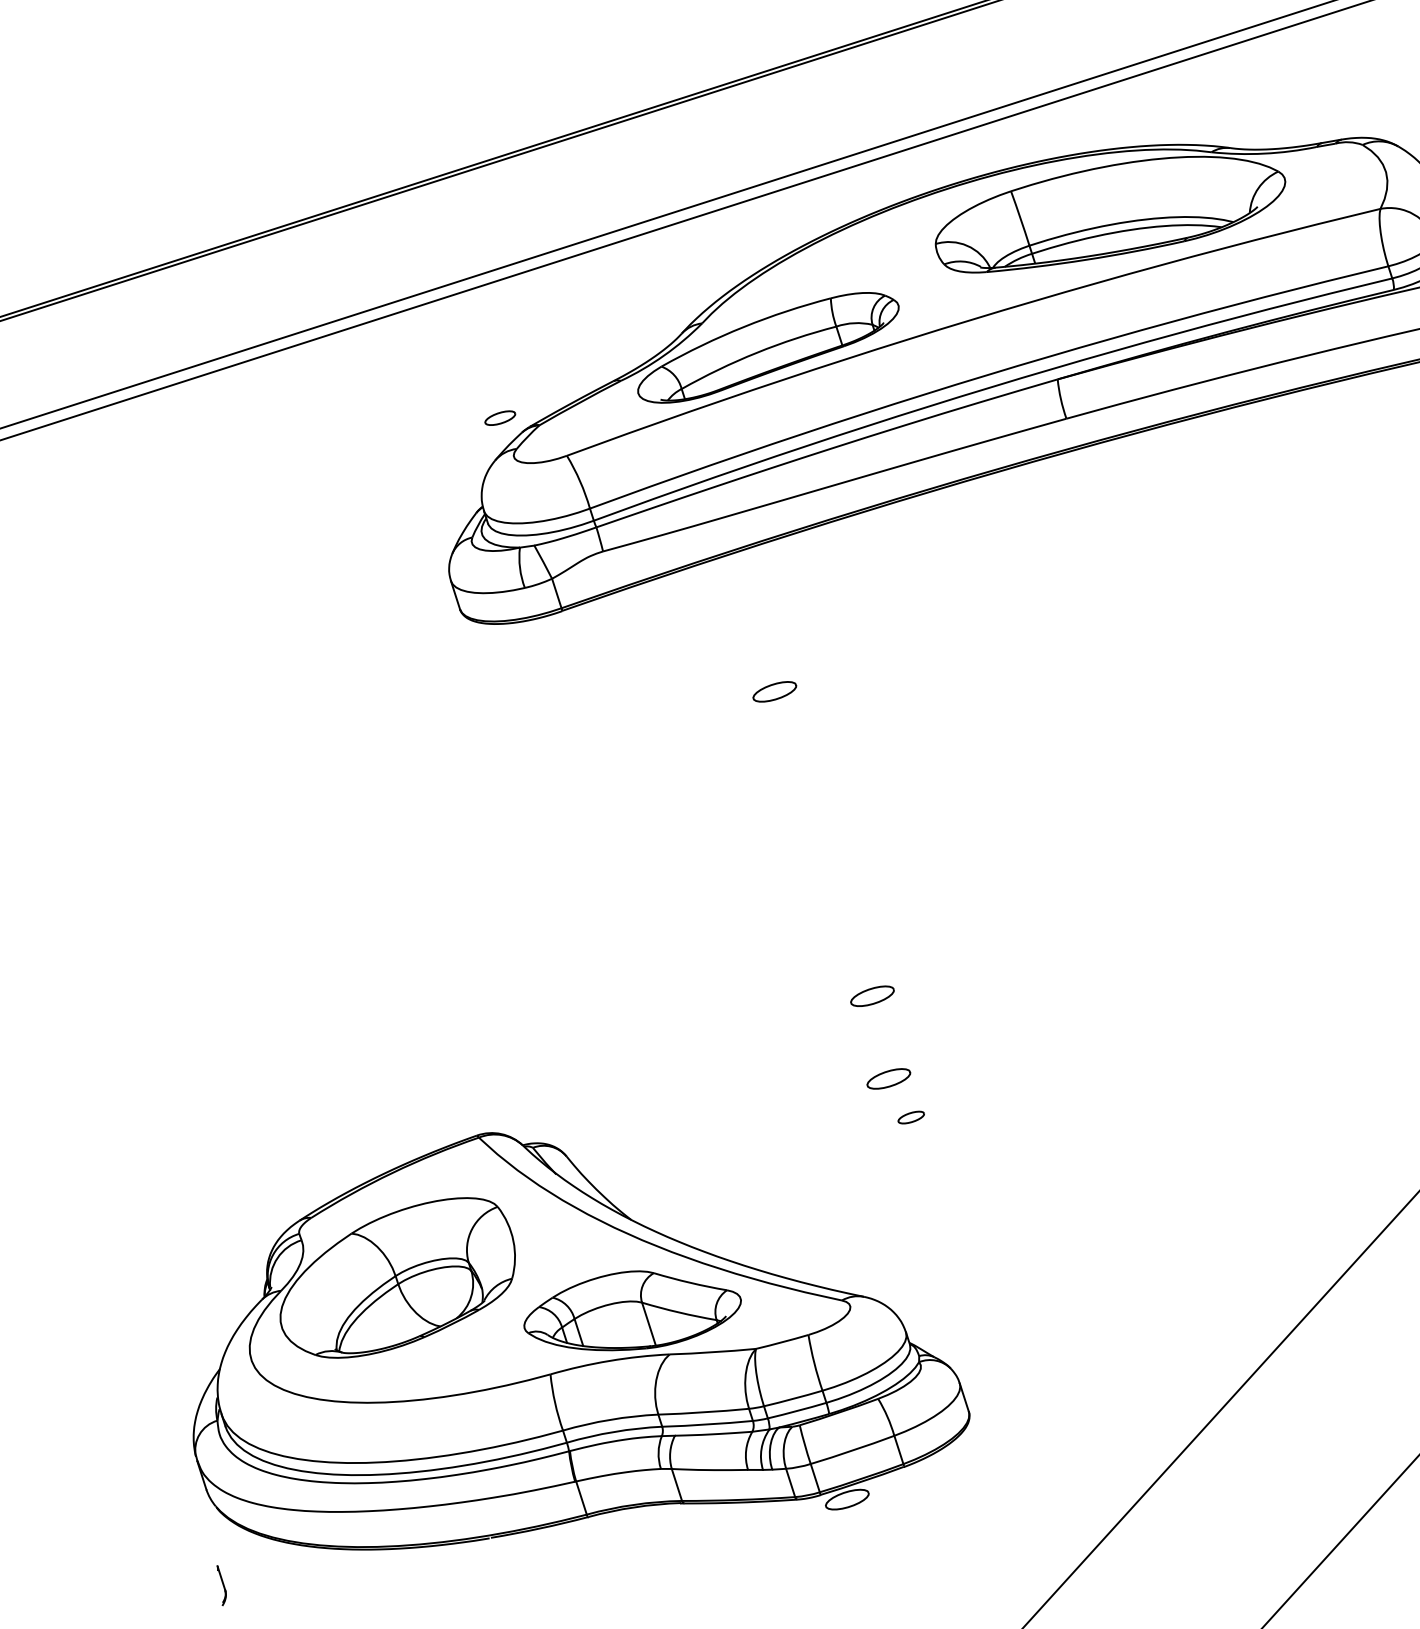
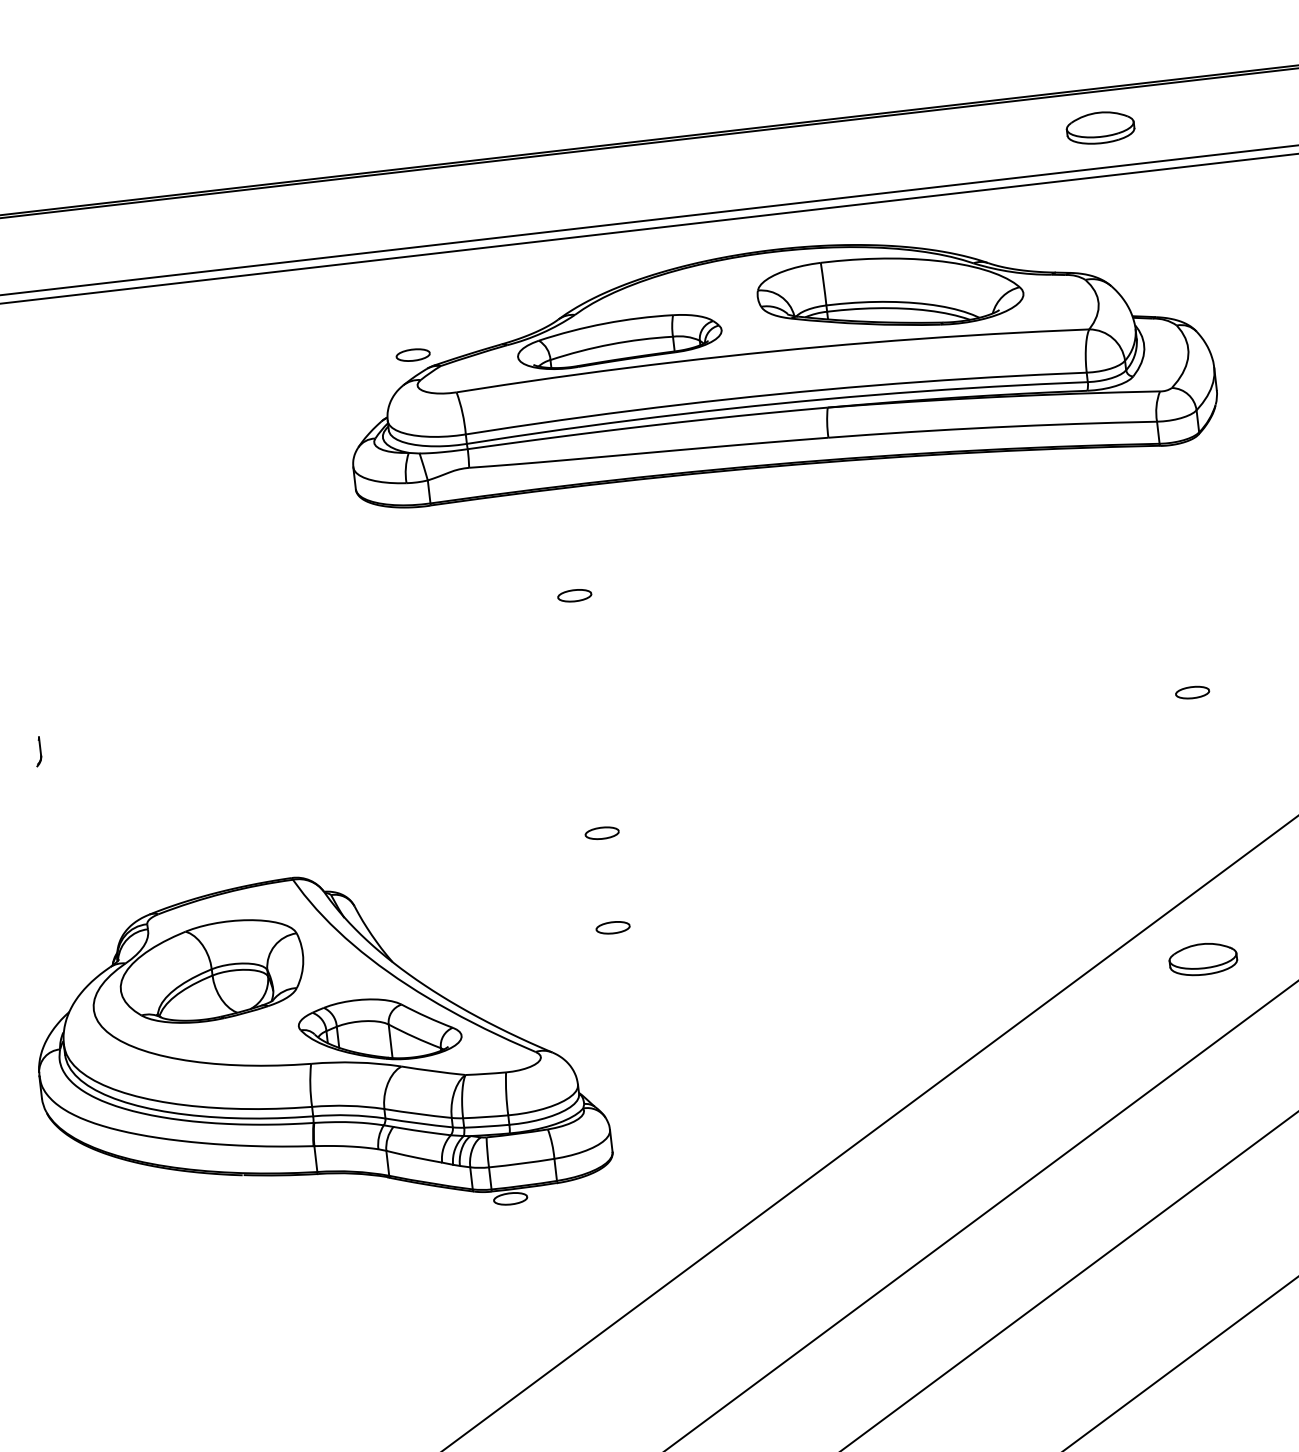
part: (499, 417) -> (412, 354), size x1.43
part: (887, 1078) -> (601, 895), removed
part: (910, 1117) -> (612, 927), size x1.67
part: (221, 1584) -> (39, 751), moved

